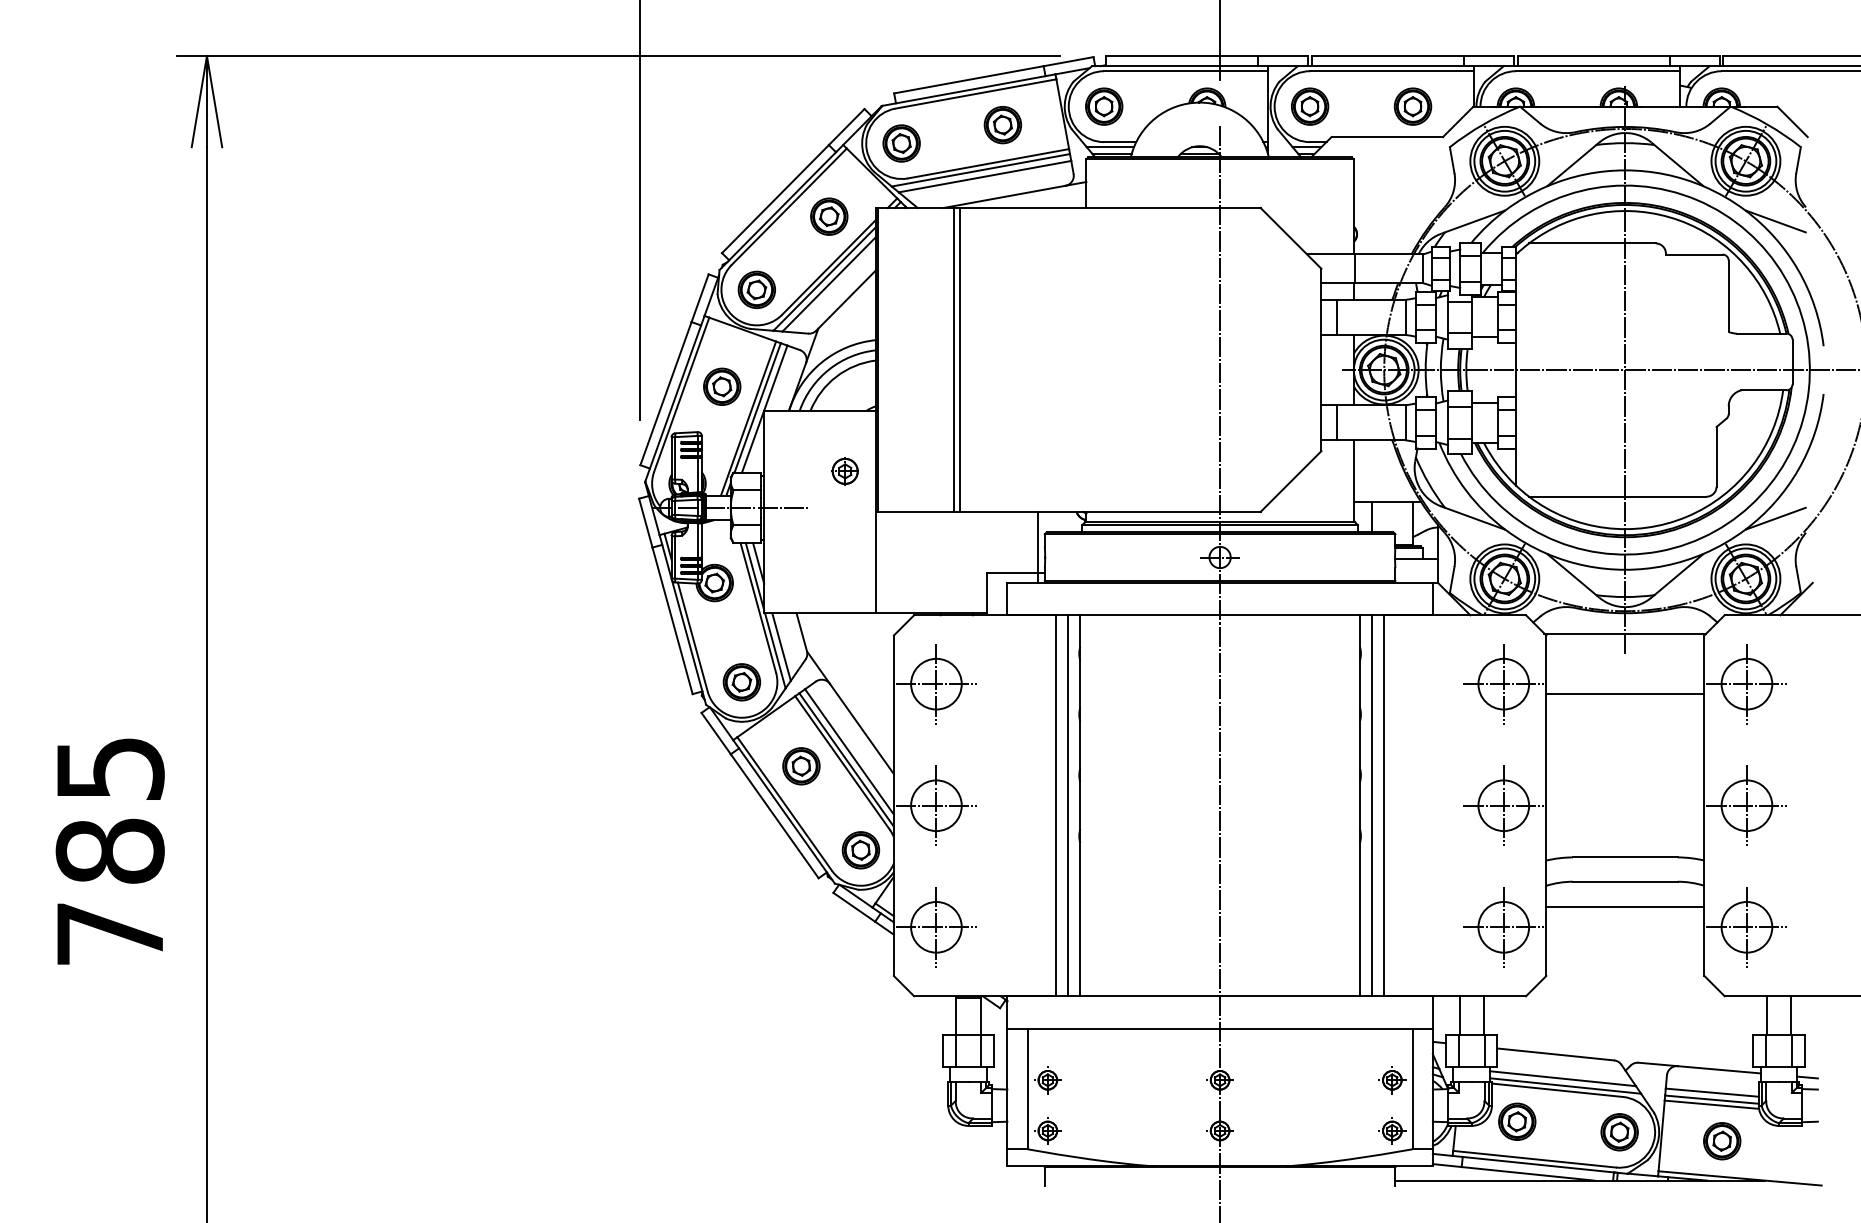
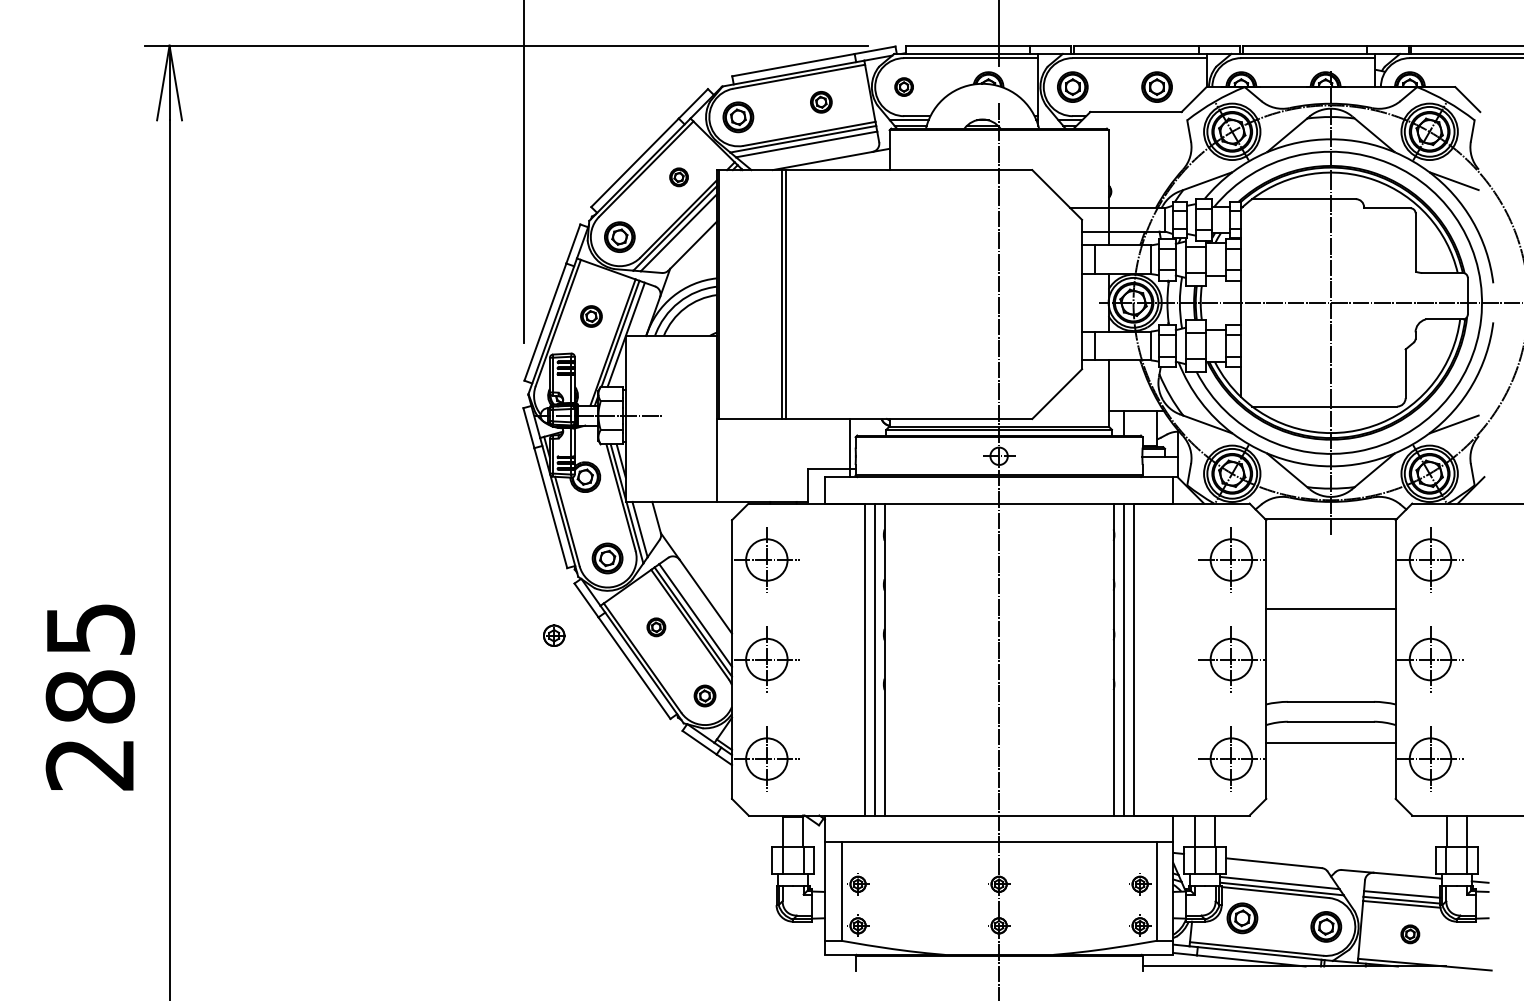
part: (1103, 105) -> (903, 86), size x0.6
part: (1003, 125) -> (821, 102), size x0.7
part: (828, 217) -> (678, 177), size x0.6
part: (722, 386) -> (591, 316), size x0.7
part: (845, 471) -> (554, 635), moved
line: (1624, 694) -> (1330, 609), moved
part: (801, 766) -> (656, 627), size x0.6
part: (860, 849) -> (704, 695), size x0.7
text: (109, 933) -> (89, 764), 785 -> 285
part: (1722, 1141) -> (1410, 934), size x0.6

